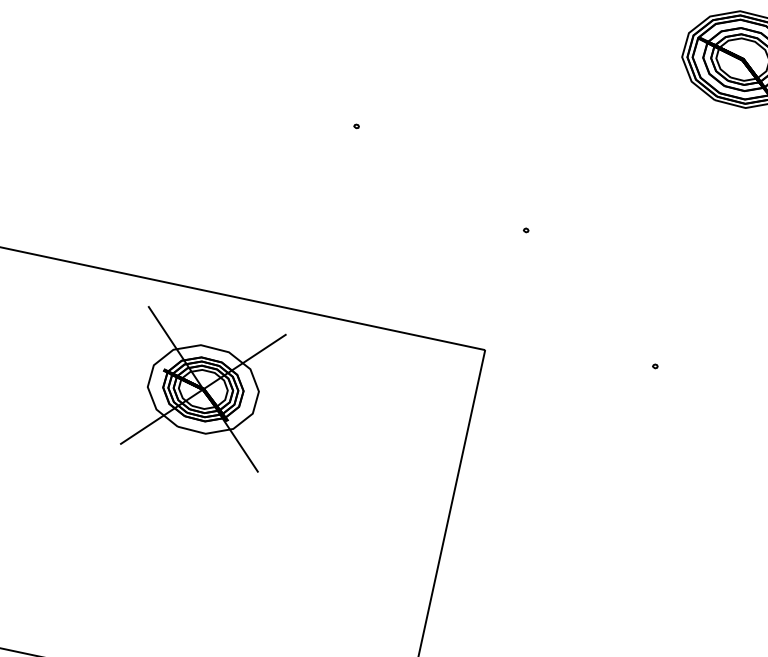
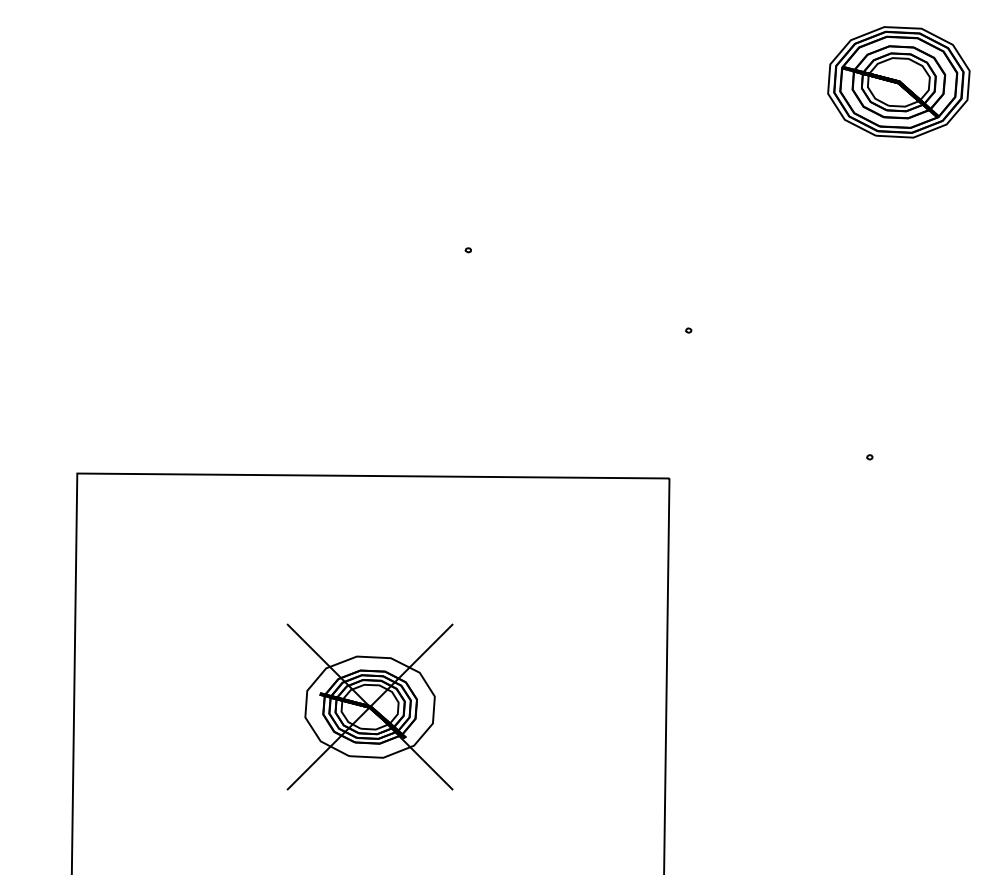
part: (202, 388) -> (369, 706), moved

